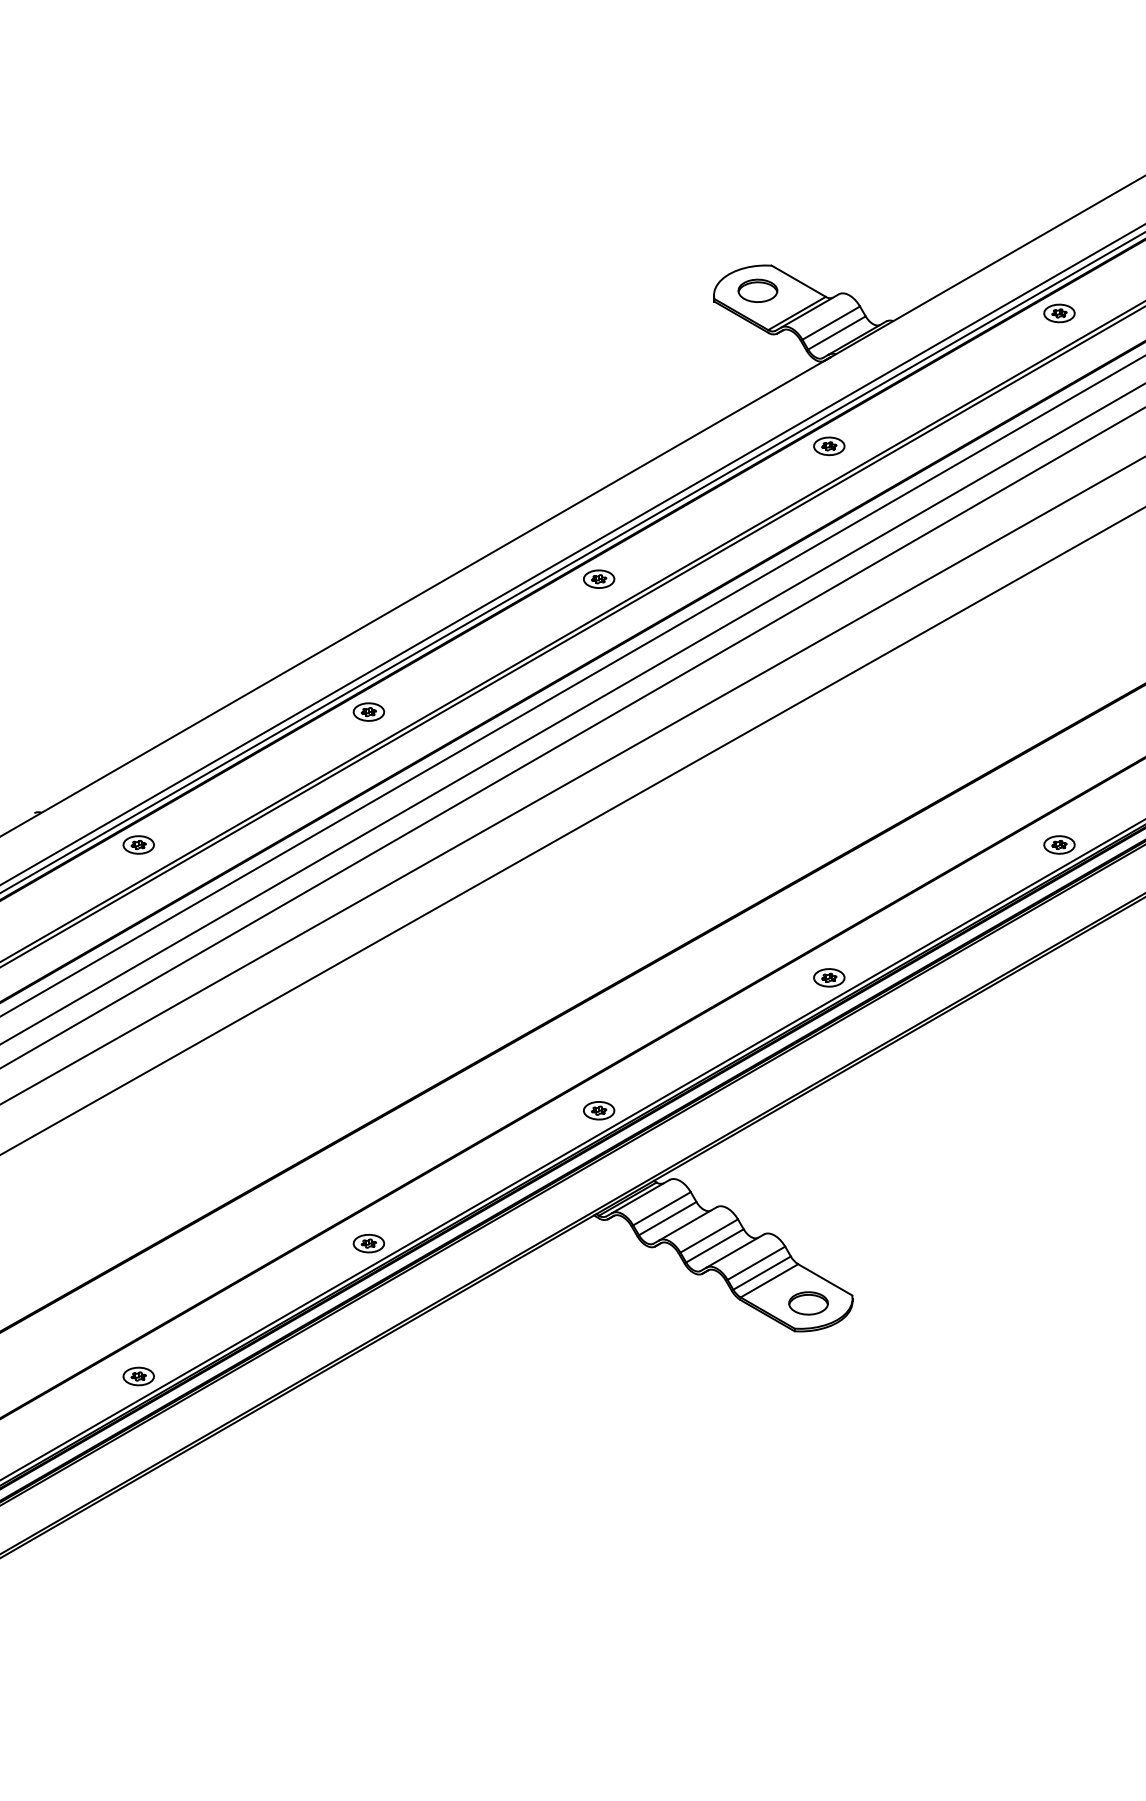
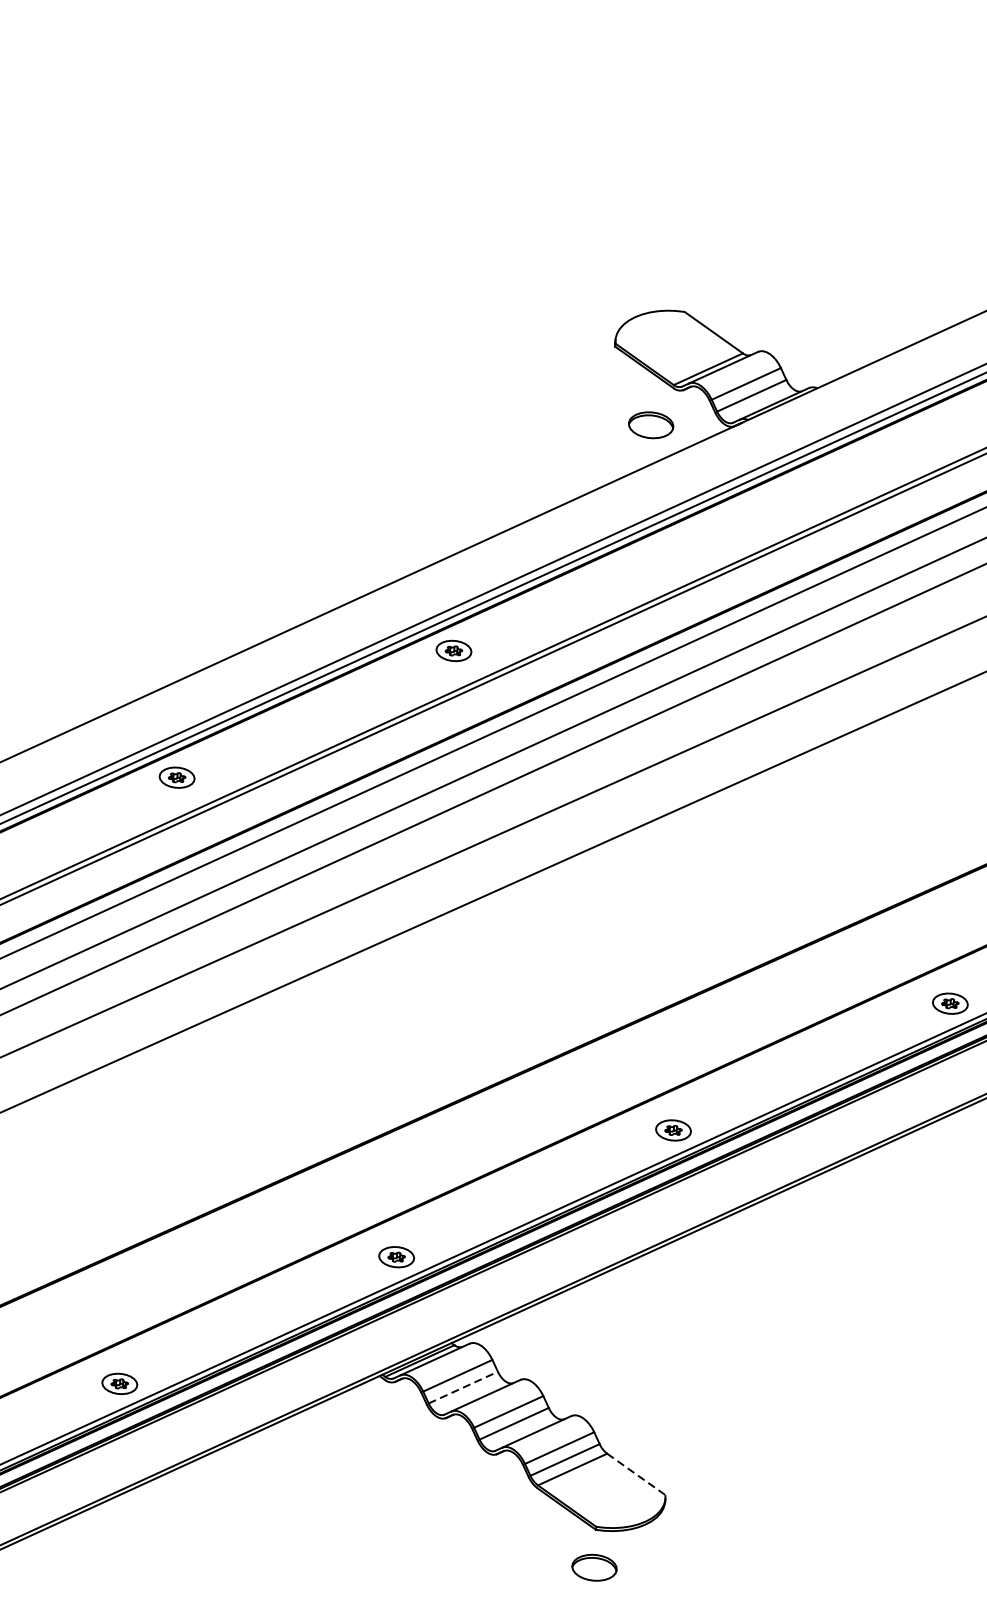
part: (757, 290) -> (650, 424), moved
part: (829, 446) -> (731, 524), removed
line: (668, 1218) -> (464, 1387), solid -> dashed
line: (825, 1280) -> (636, 1475), solid -> dashed
part: (808, 1303) -> (594, 1567), moved

